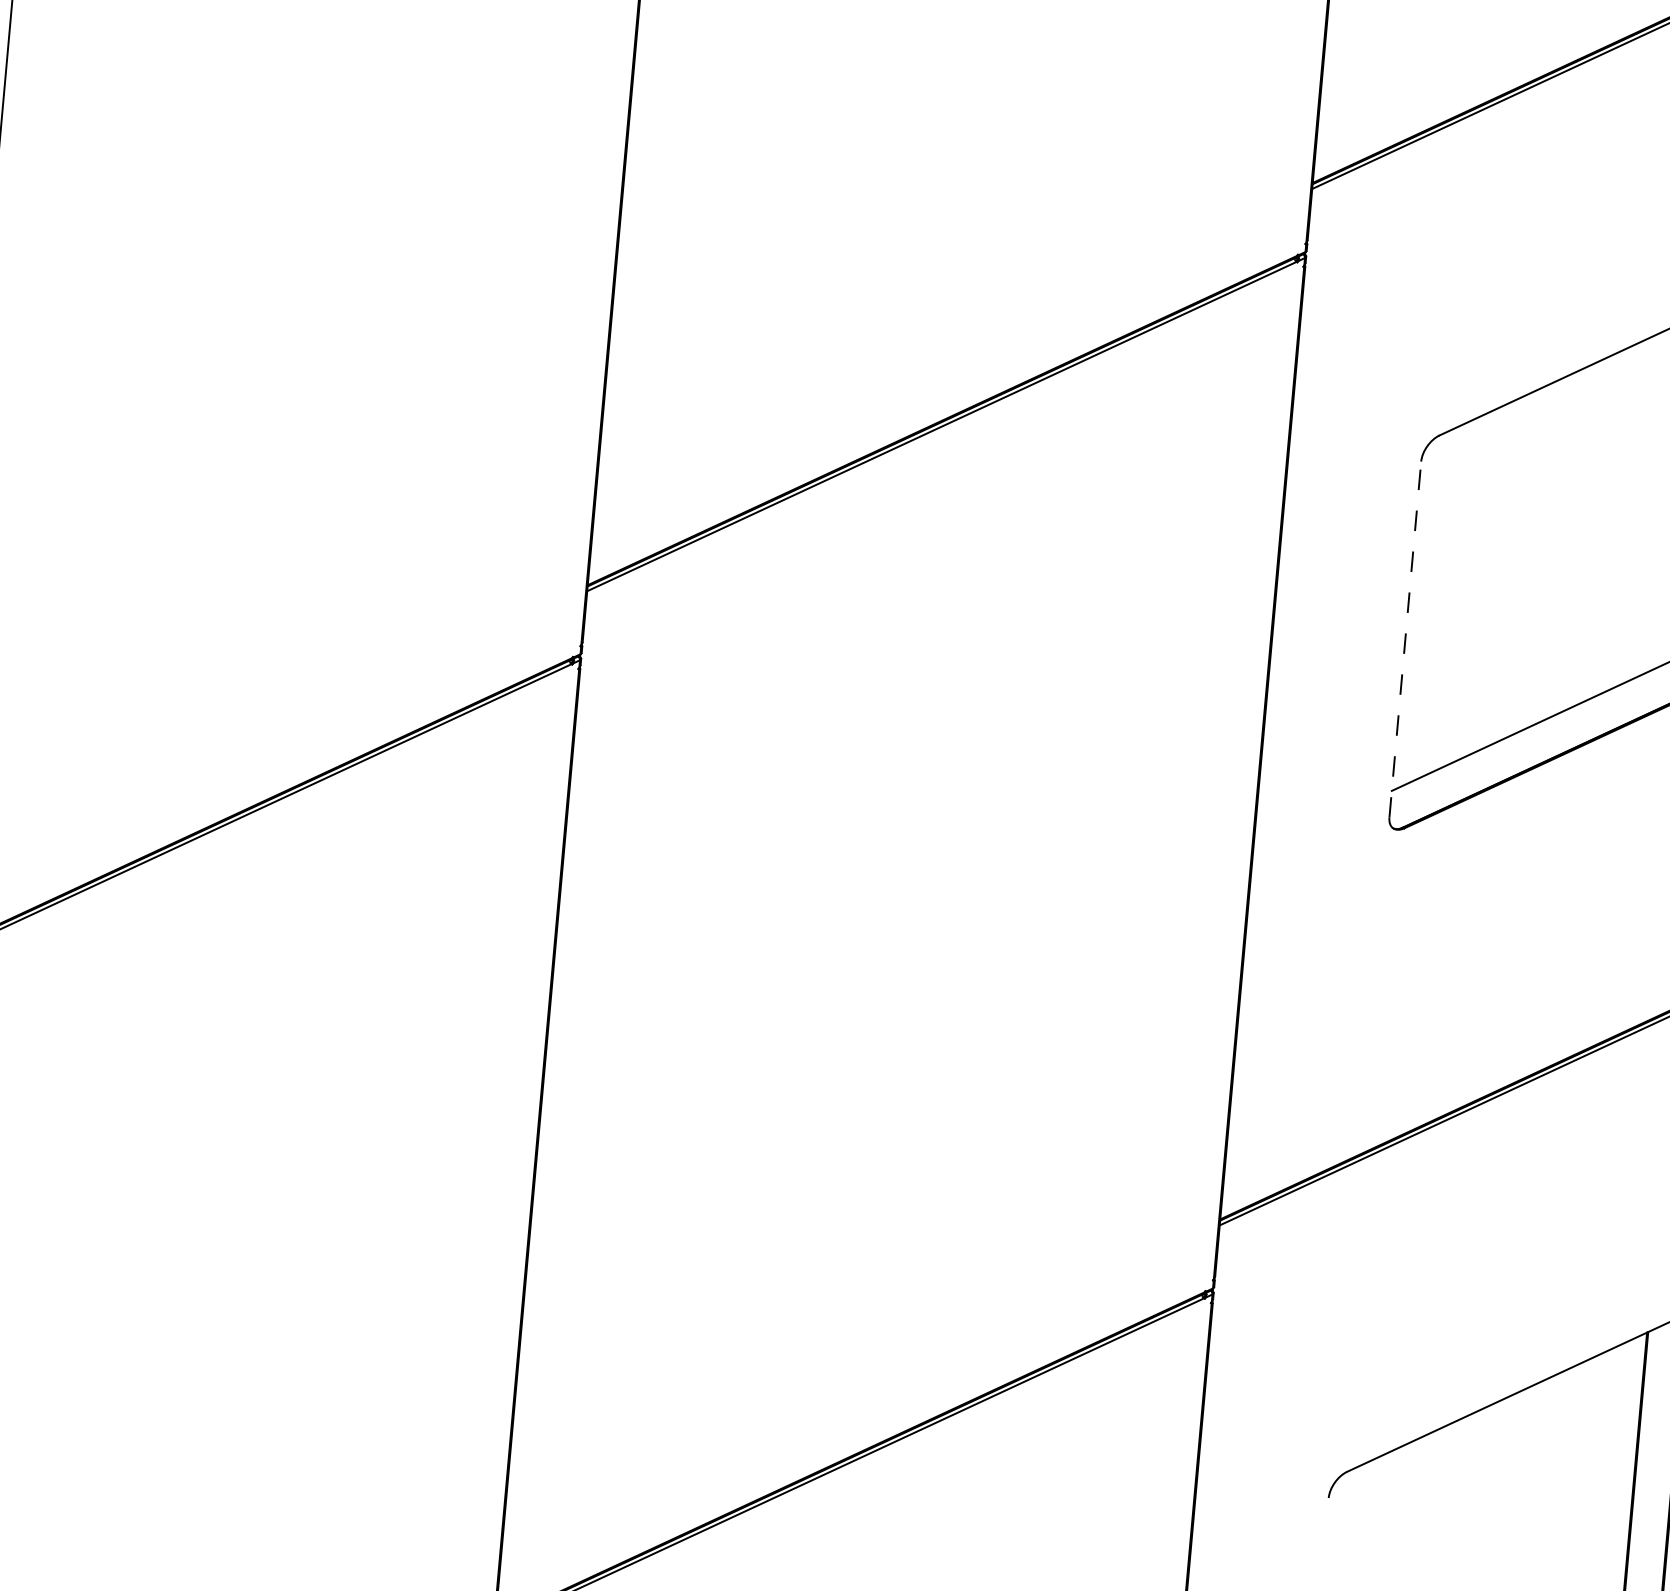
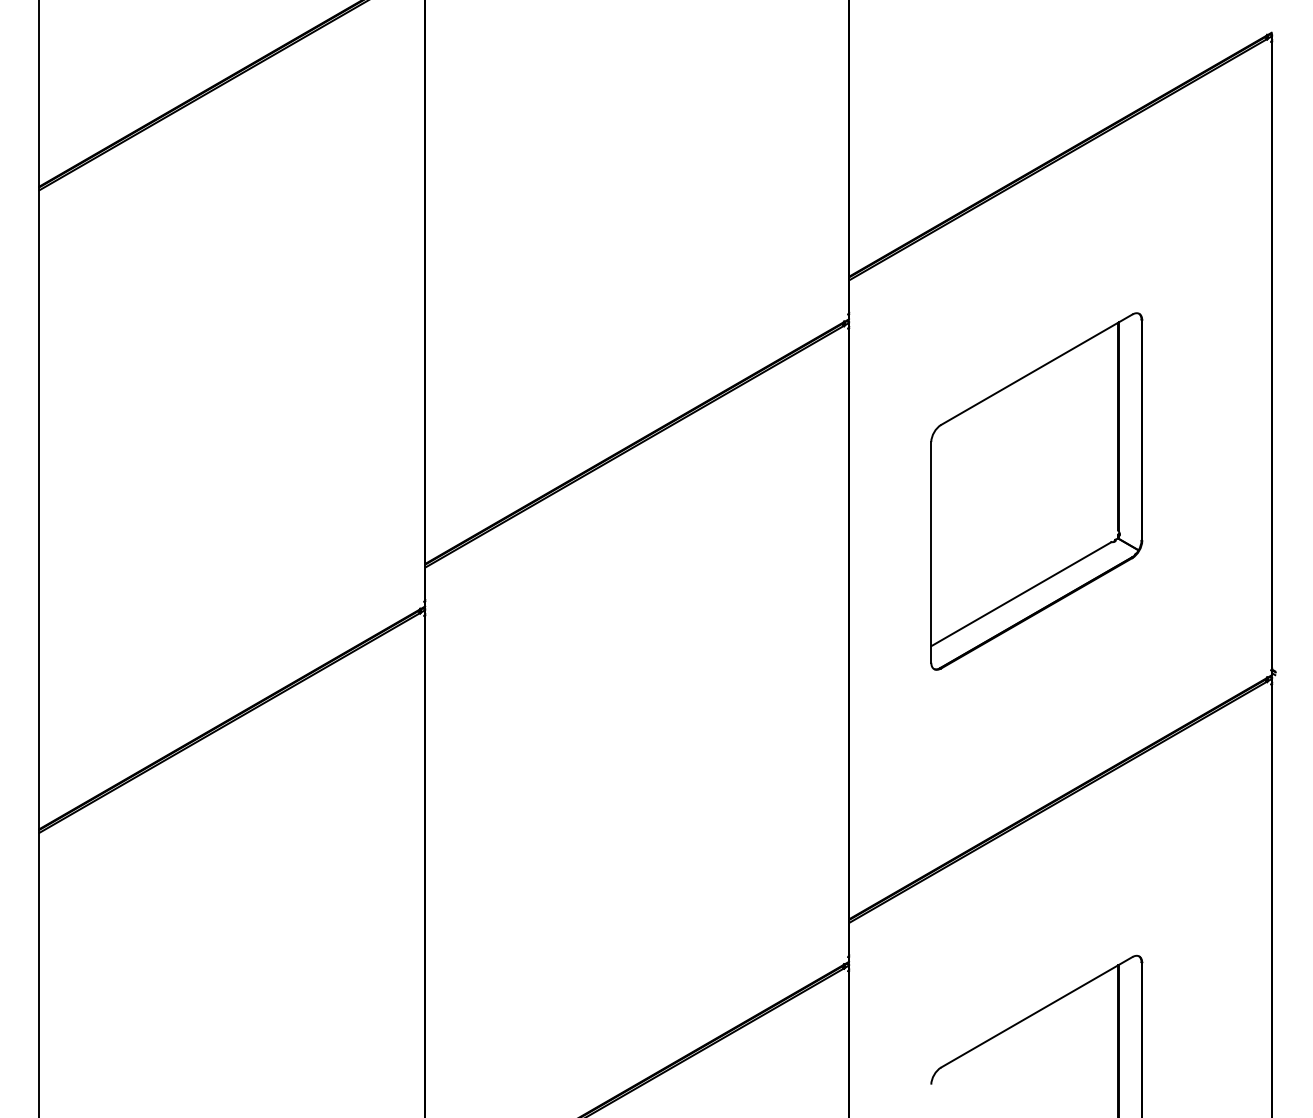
line: (1405, 638) -> (931, 551), dashed -> solid

